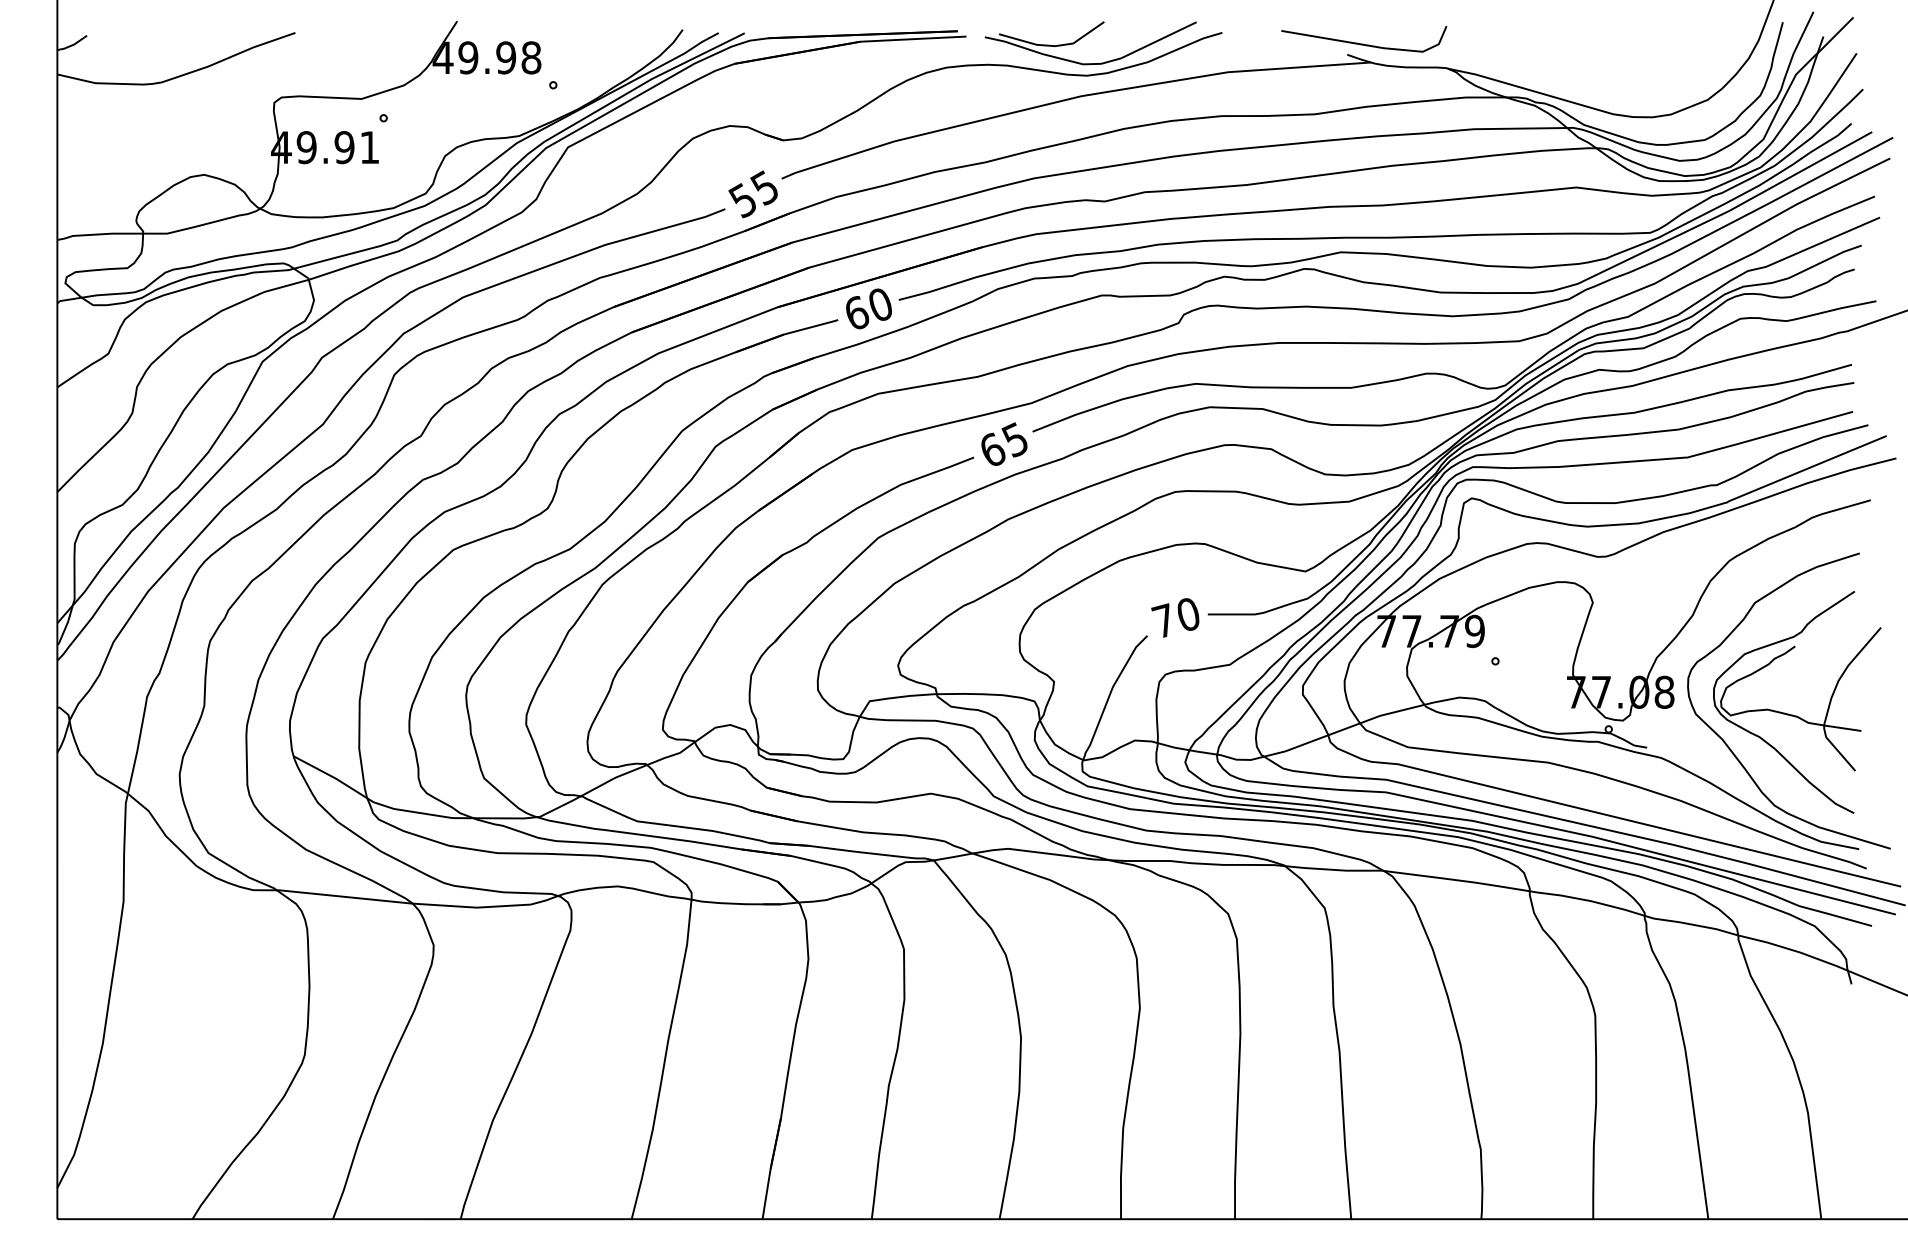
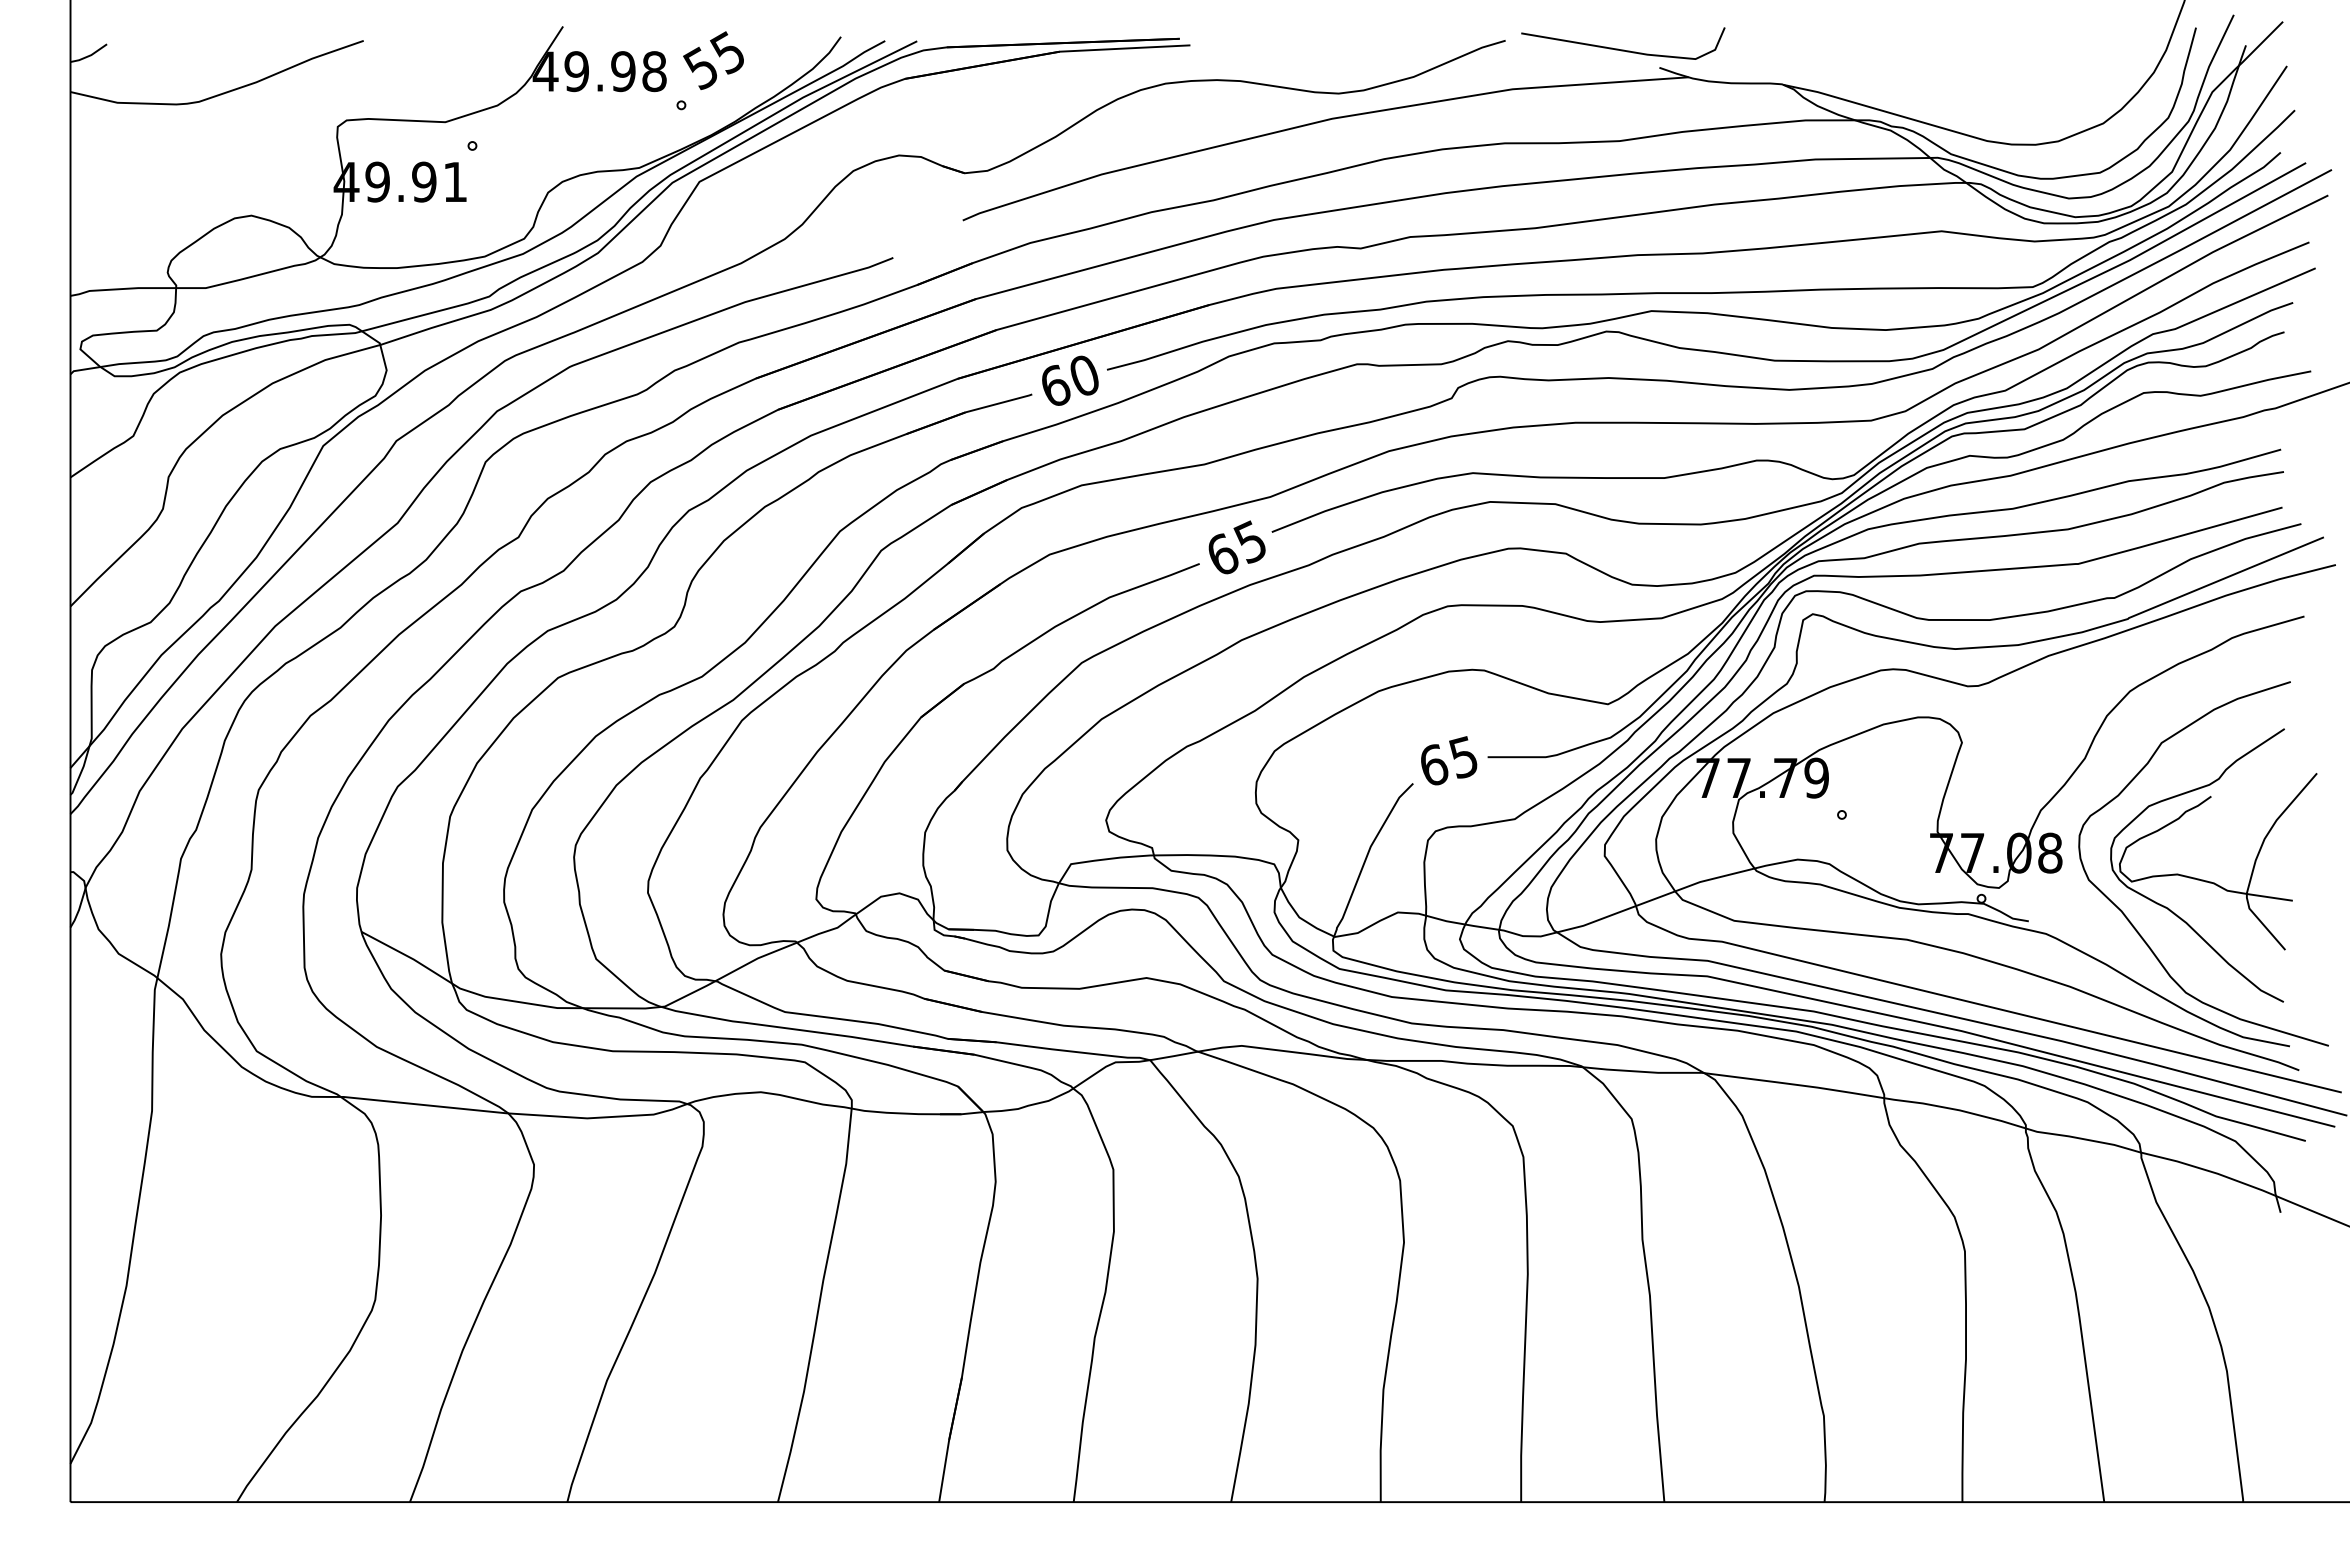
part: (1085, 35) -> (1337, 44), removed
line: (1364, 44) -> (1623, 49), moved
text: (753, 194) -> (713, 60), moved
text: (1175, 617) -> (1447, 760), 70 -> 65

